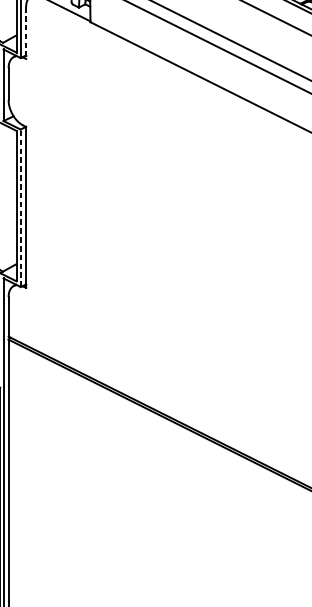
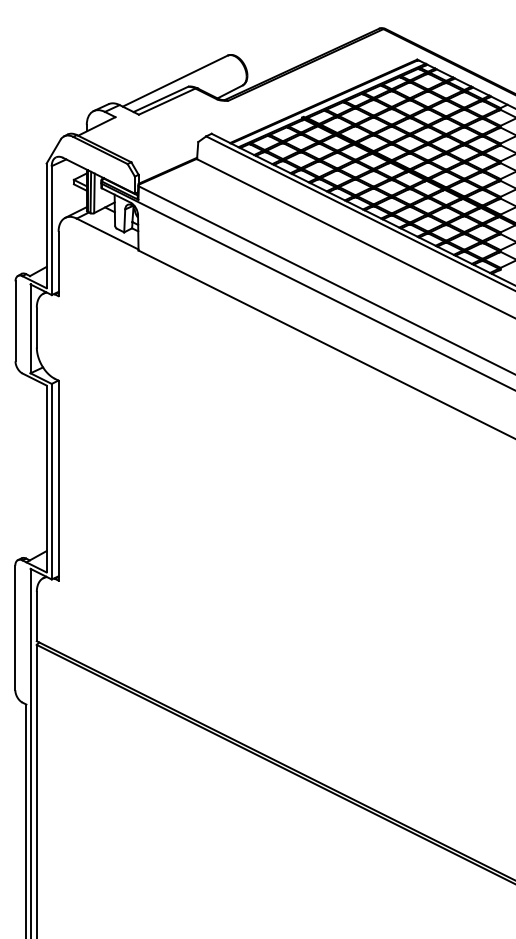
line: (26, 33) -> (58, 264), dashed -> solid
line: (20, 208) -> (51, 481), dashed -> solid

